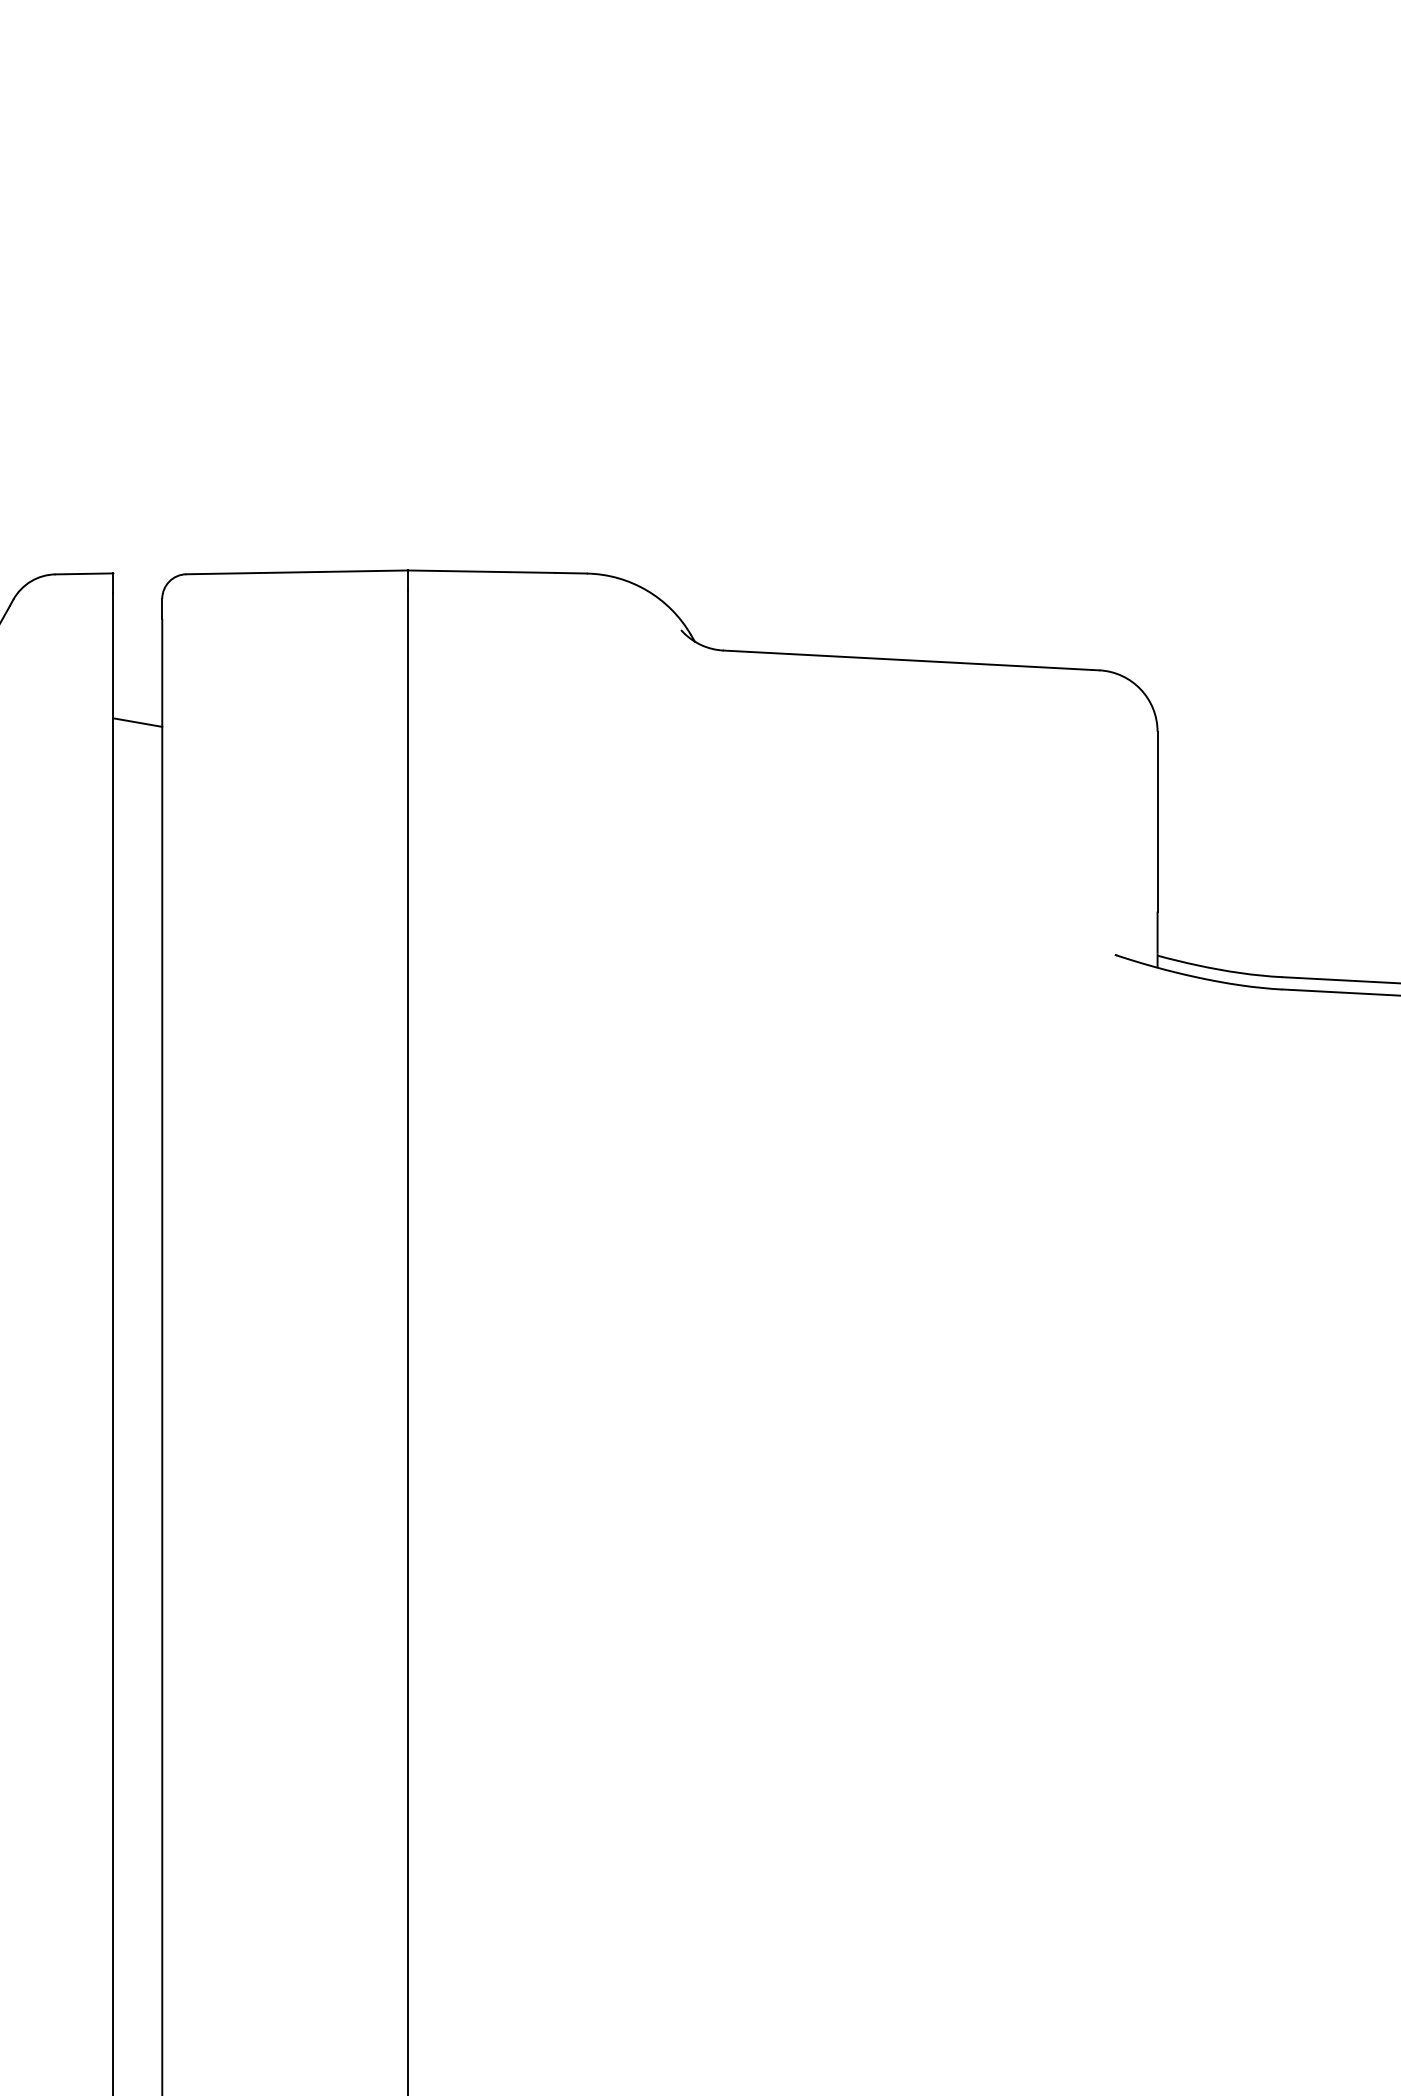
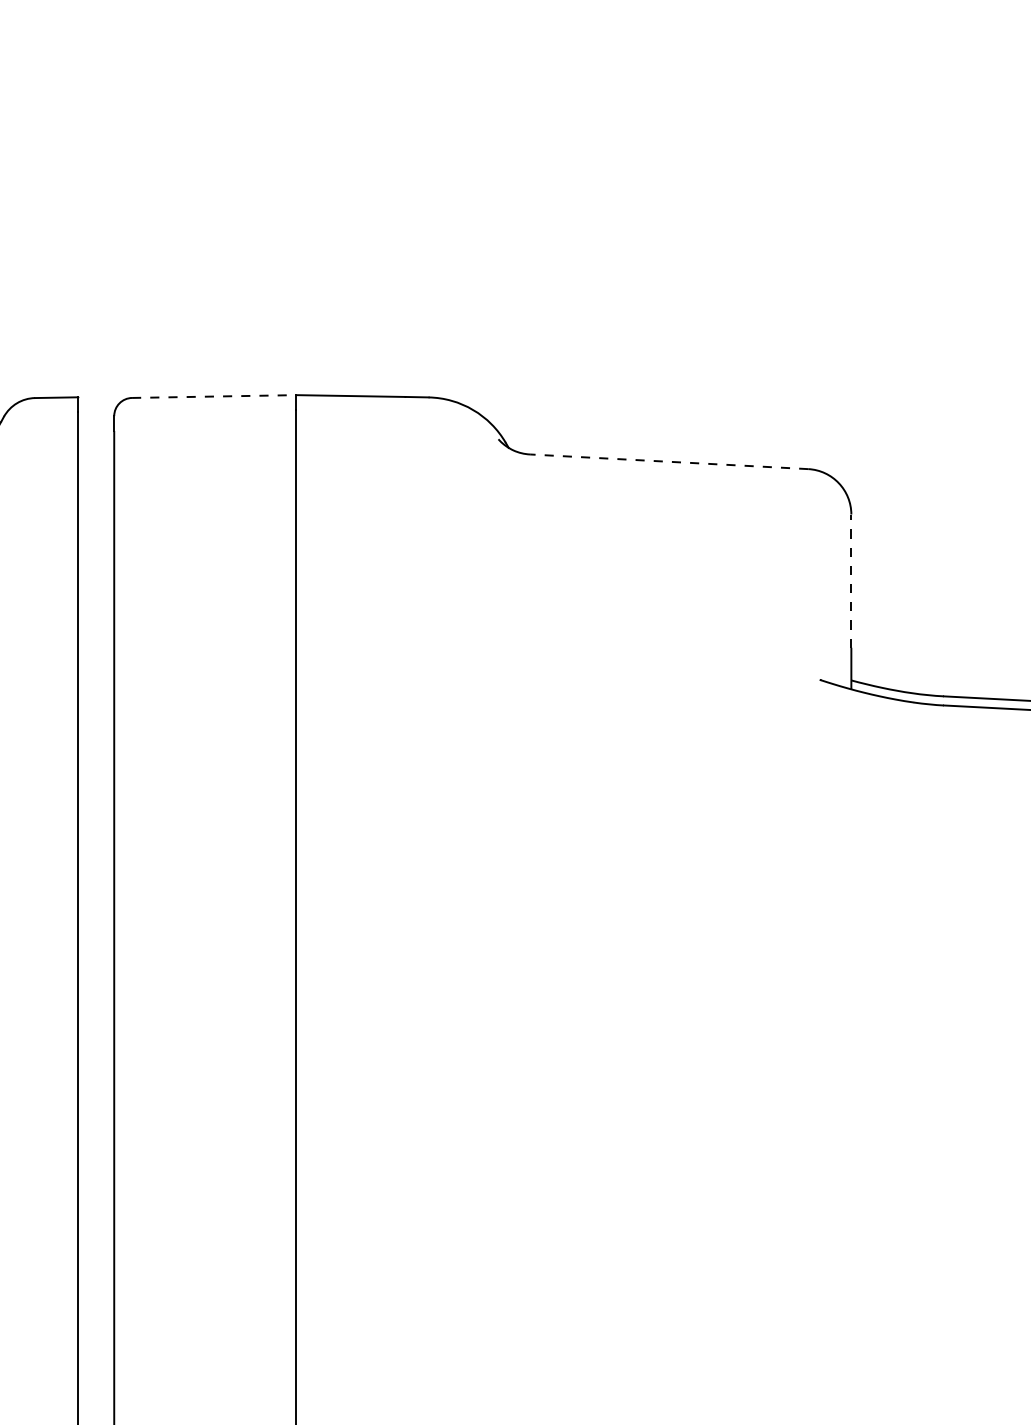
line: (297, 572) -> (214, 396), solid -> dashed
line: (911, 660) -> (669, 461), solid -> dashed
line: (137, 722) -> (95, 507), removed
line: (1157, 821) -> (851, 581), solid -> dashed

